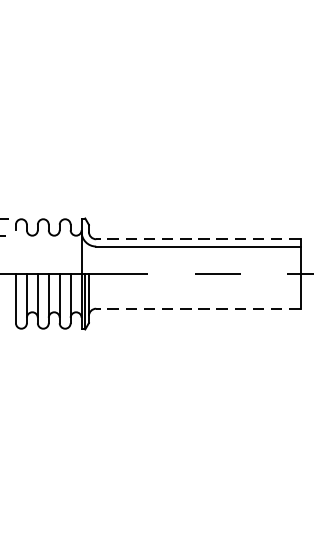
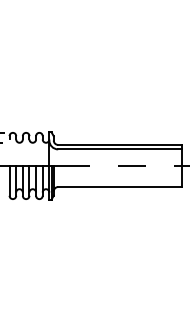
line: (199, 238) -> (120, 144), dashed -> solid
line: (199, 309) -> (120, 187), dashed -> solid

